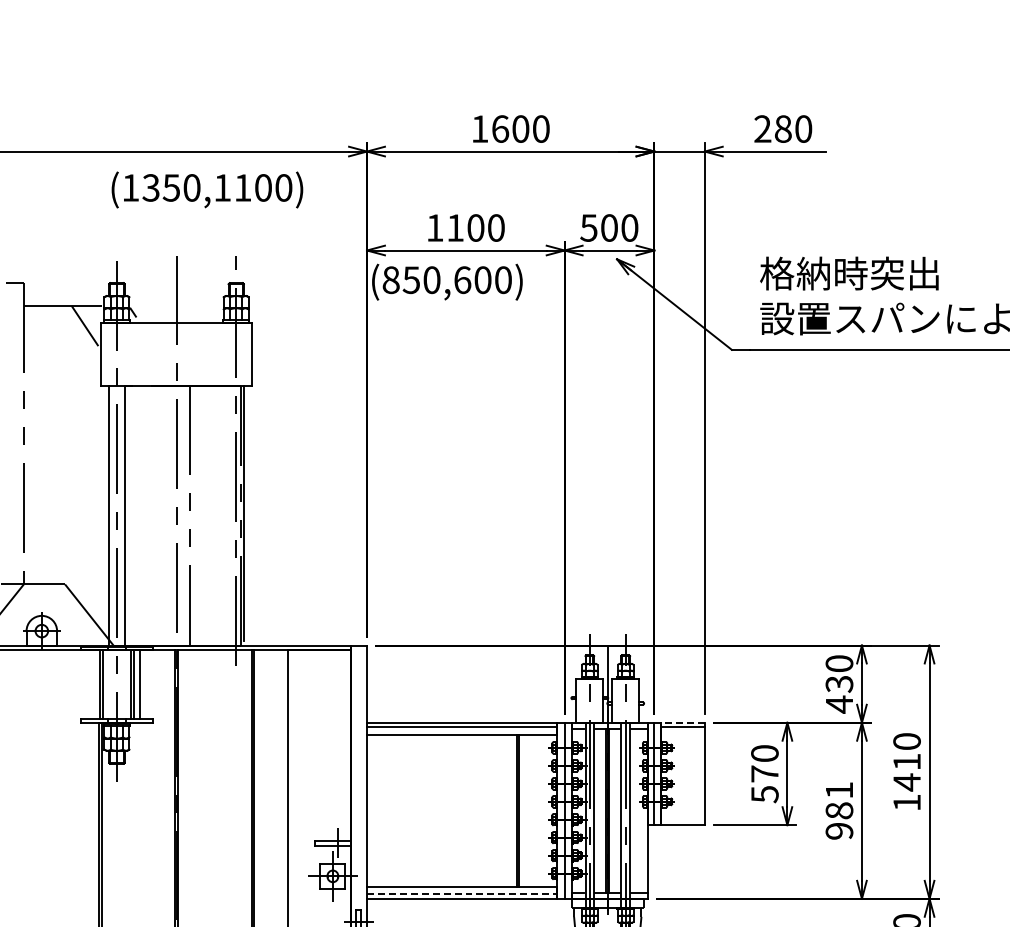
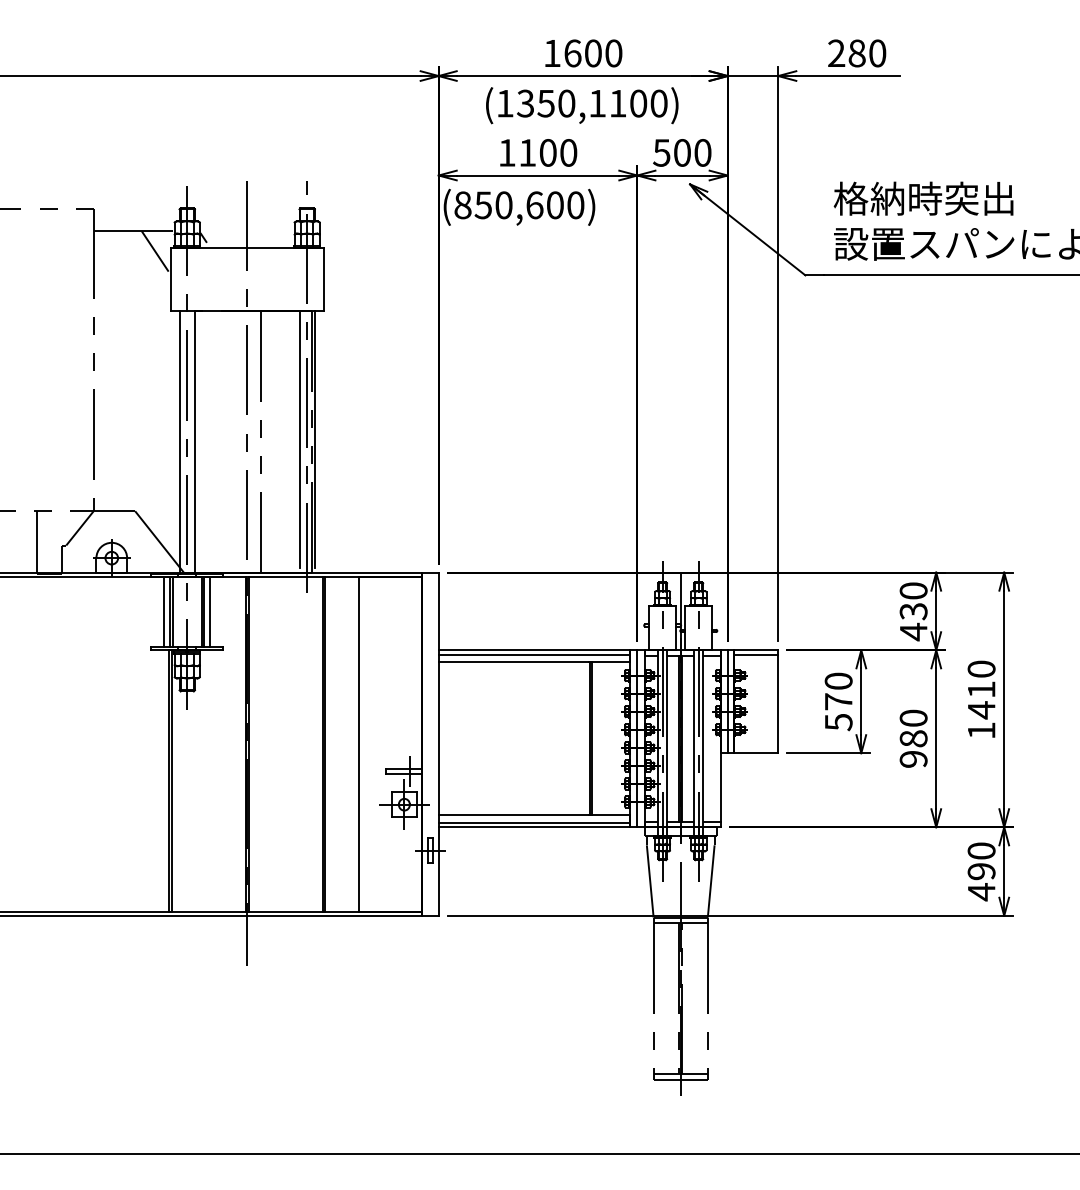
text: (207, 189) -> (582, 105), moved
line: (228, 513) -> (299, 439), added
line: (94, 684) -> (164, 611), added
line: (682, 722) -> (755, 650), dashed -> solid
text: (839, 789) -> (913, 717), 981 -> 980
line: (462, 894) -> (534, 822), dashed -> solid

